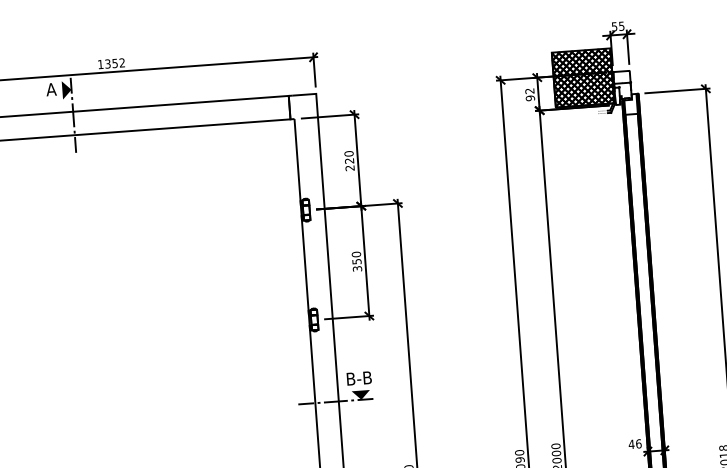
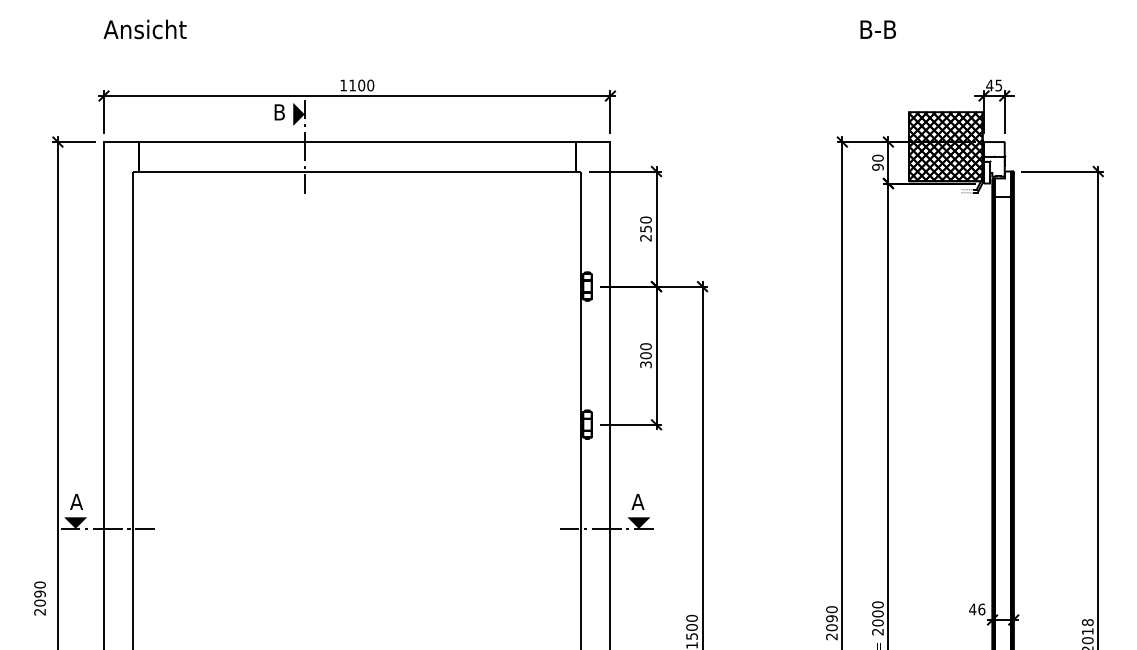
text: (614, 26) -> (989, 85), 55 -> 45
text: (114, 63) -> (361, 85), 1352 -> 1100
text: (51, 89) -> (279, 112), A -> B
text: (529, 90) -> (877, 157), 92 -> 90
text: (349, 160) -> (645, 228), 220 -> 250
text: (356, 261) -> (645, 355), 350 -> 300
text: (358, 378) -> (637, 501), B-B -> A

